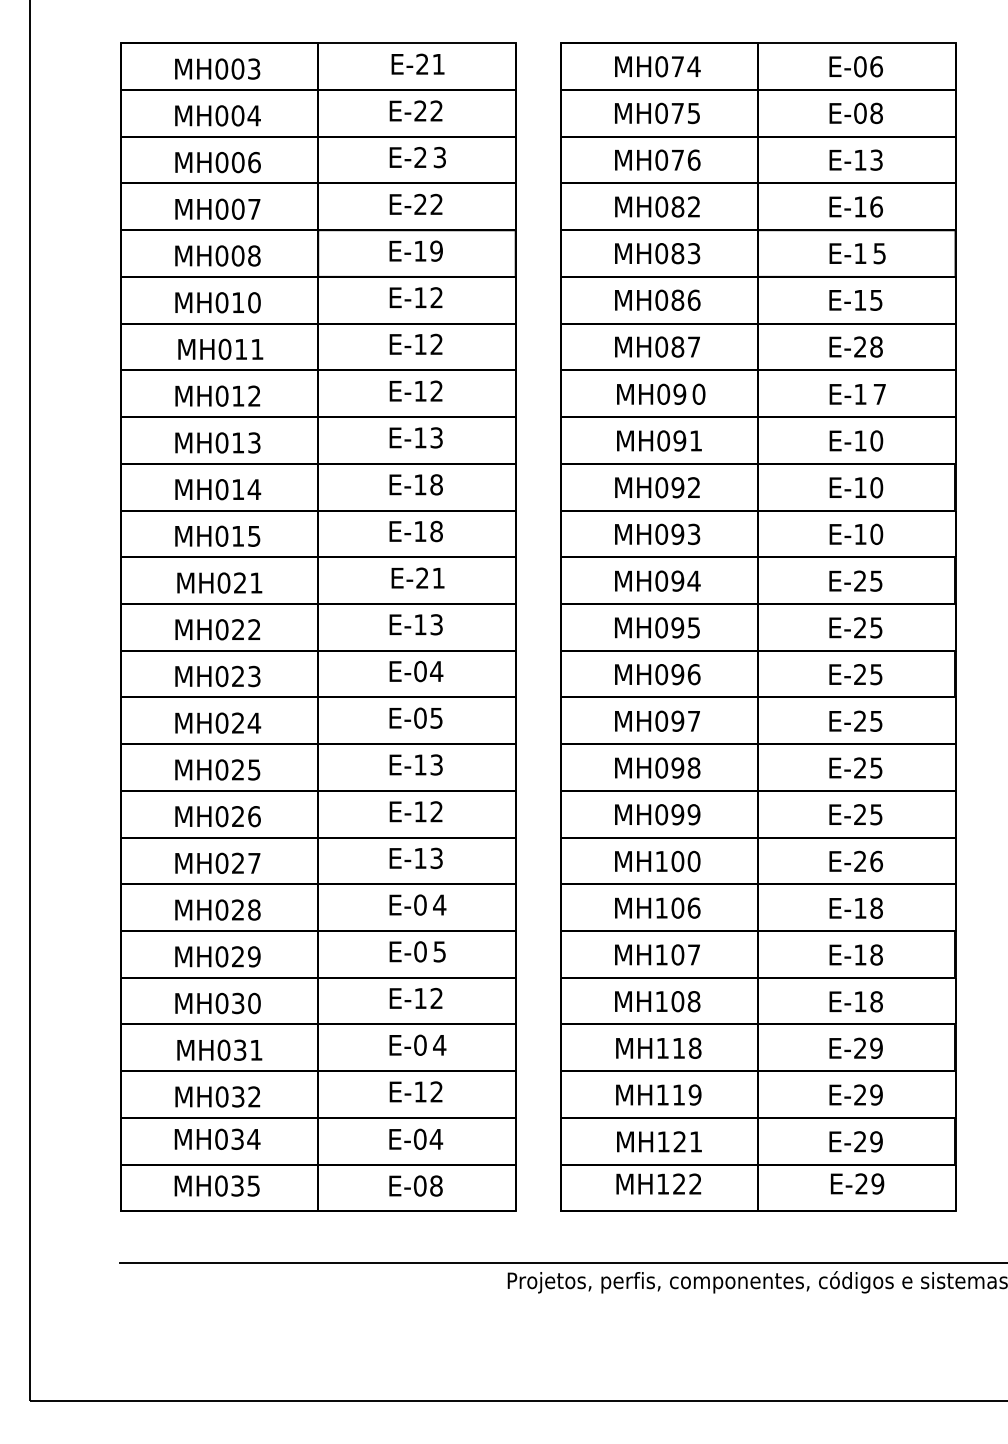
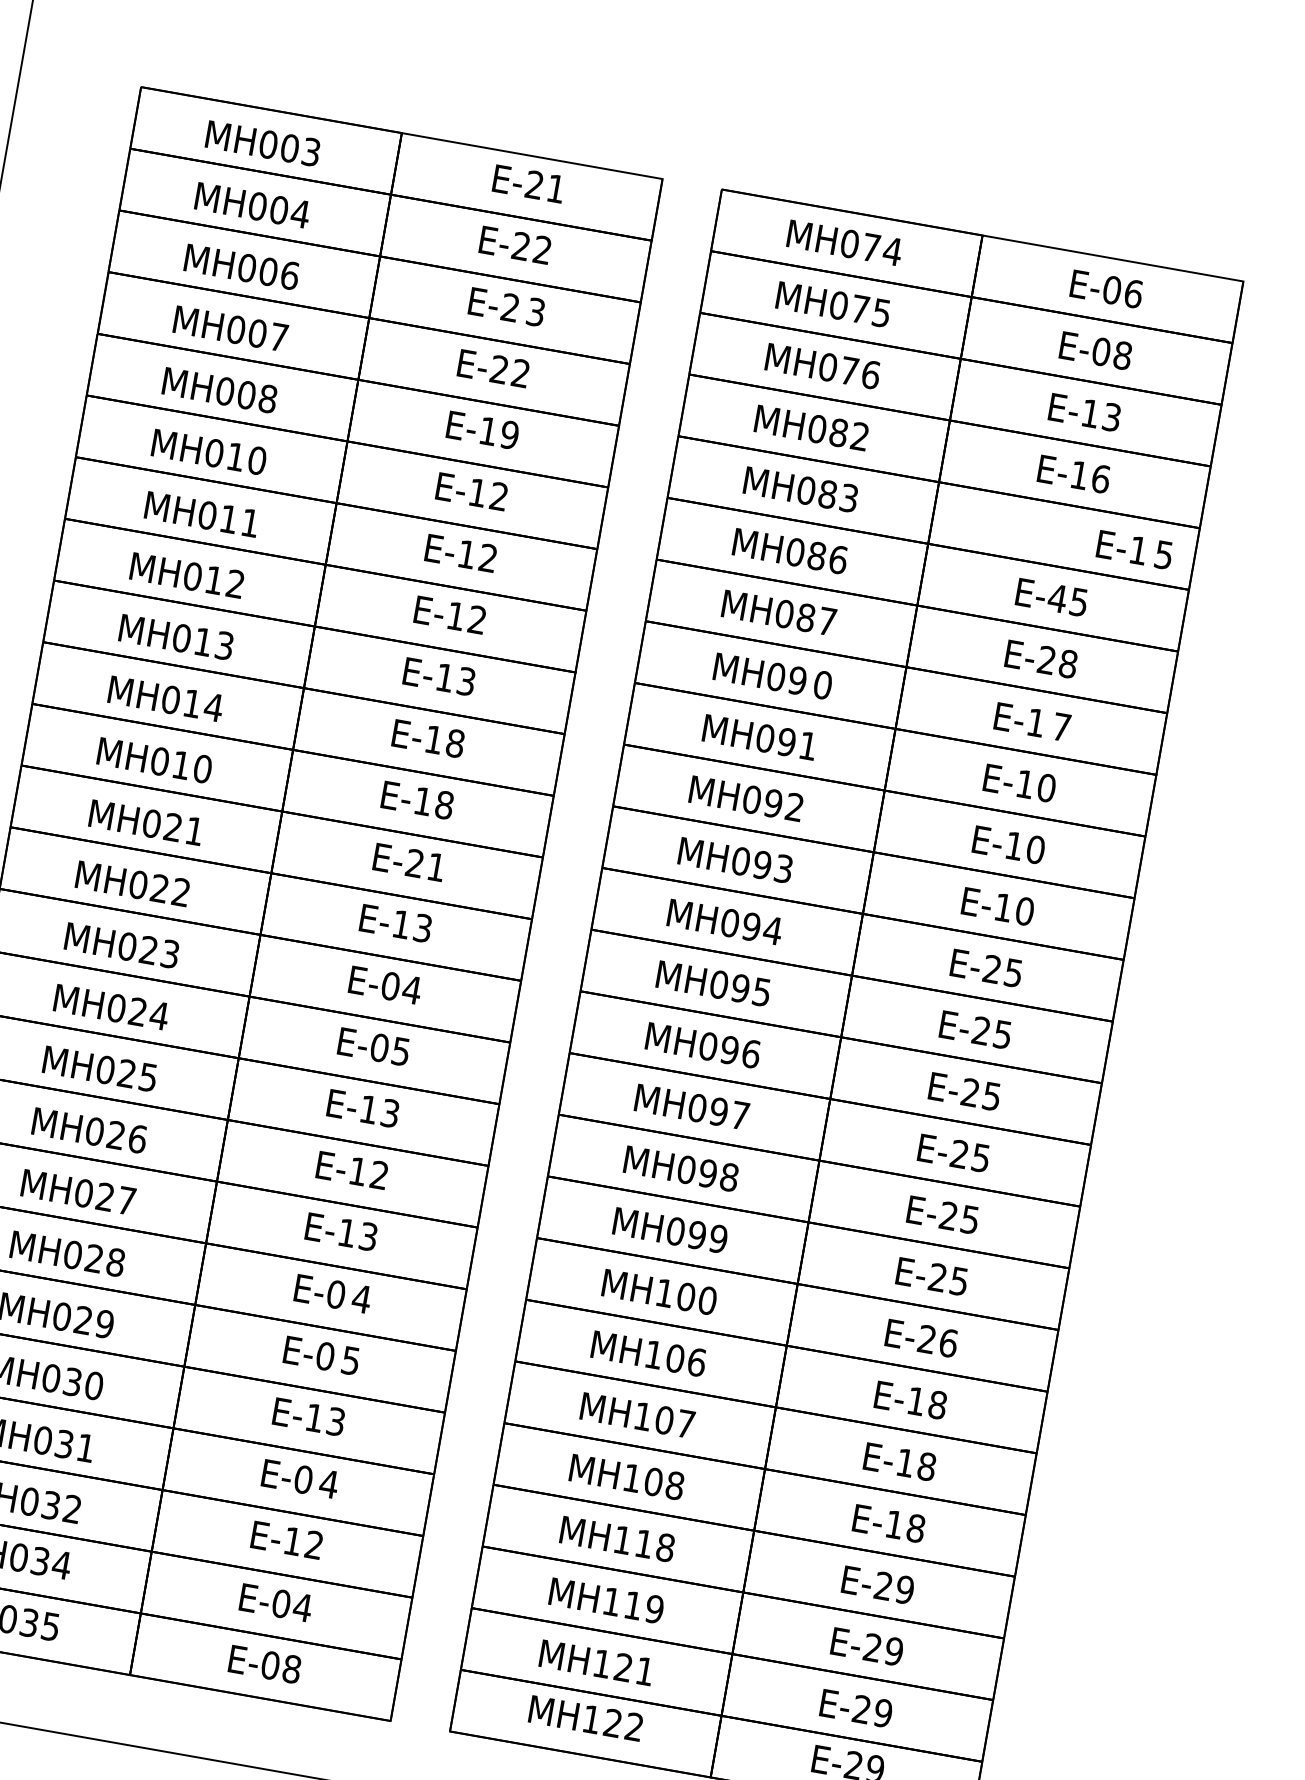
text: (857, 253) -> (1134, 549), moved
text: (859, 300) -> (1056, 598), E-15 -> E-45
text: (254, 535) -> (203, 768), MH015 -> MH010
text: (436, 998) -> (335, 1421), E-12 -> E-13

